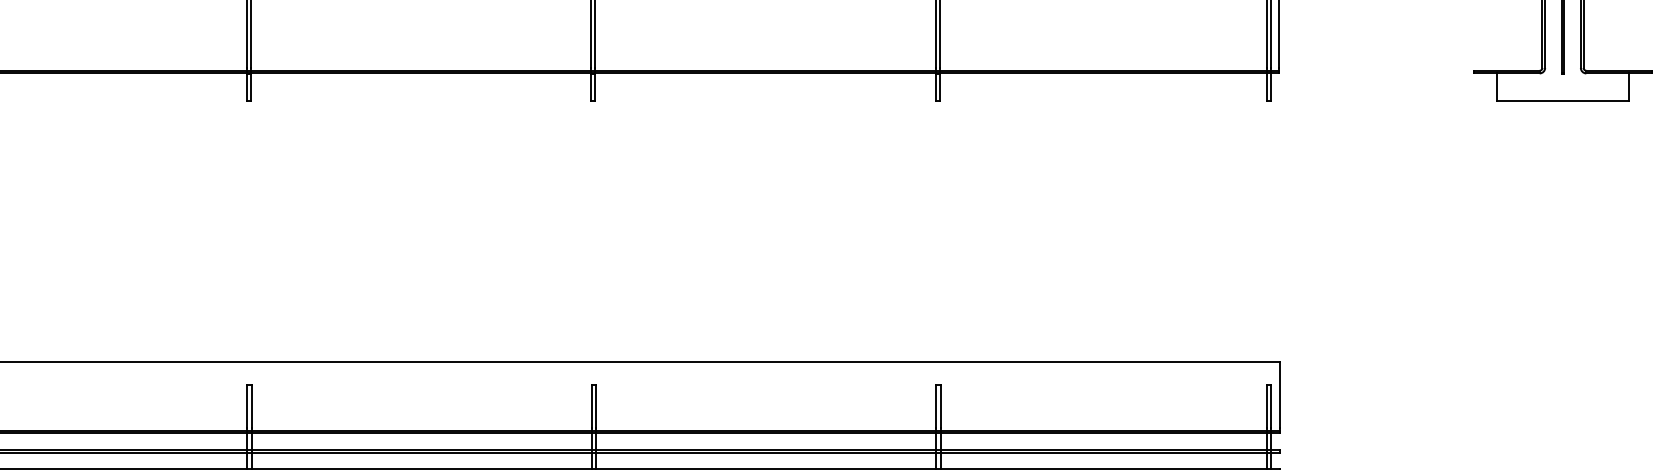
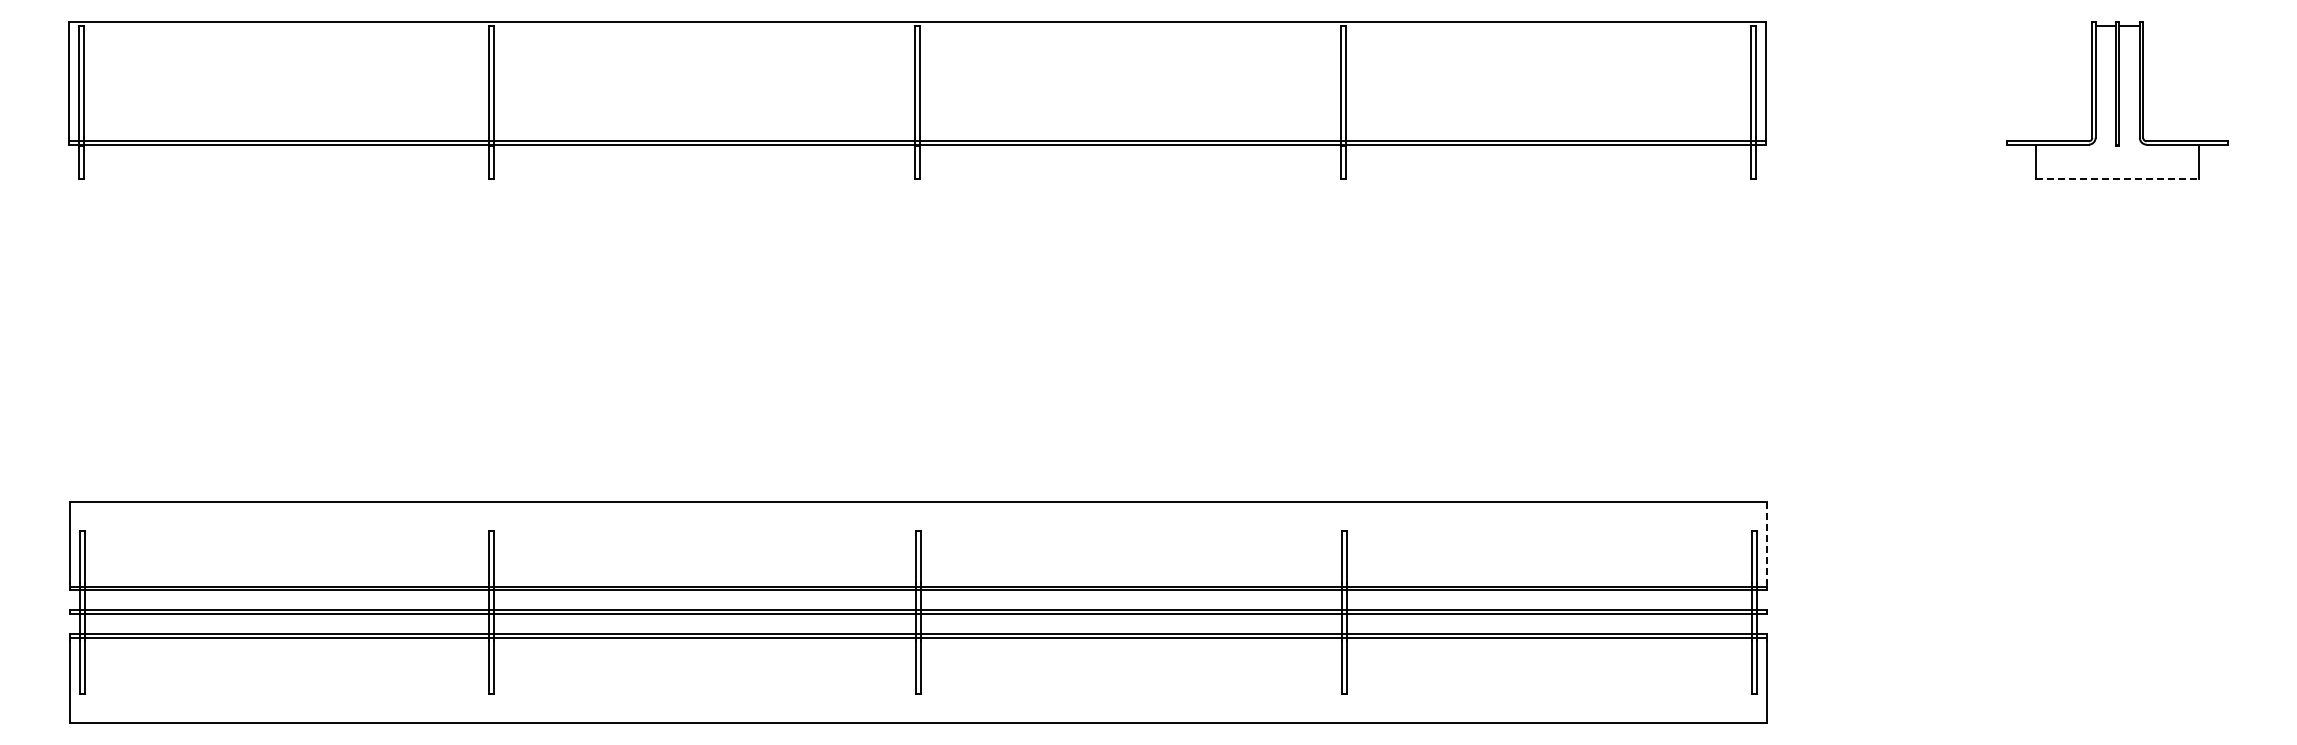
line: (1562, 100) -> (2117, 178), solid -> dashed
line: (1279, 394) -> (1766, 542), solid -> dashed

